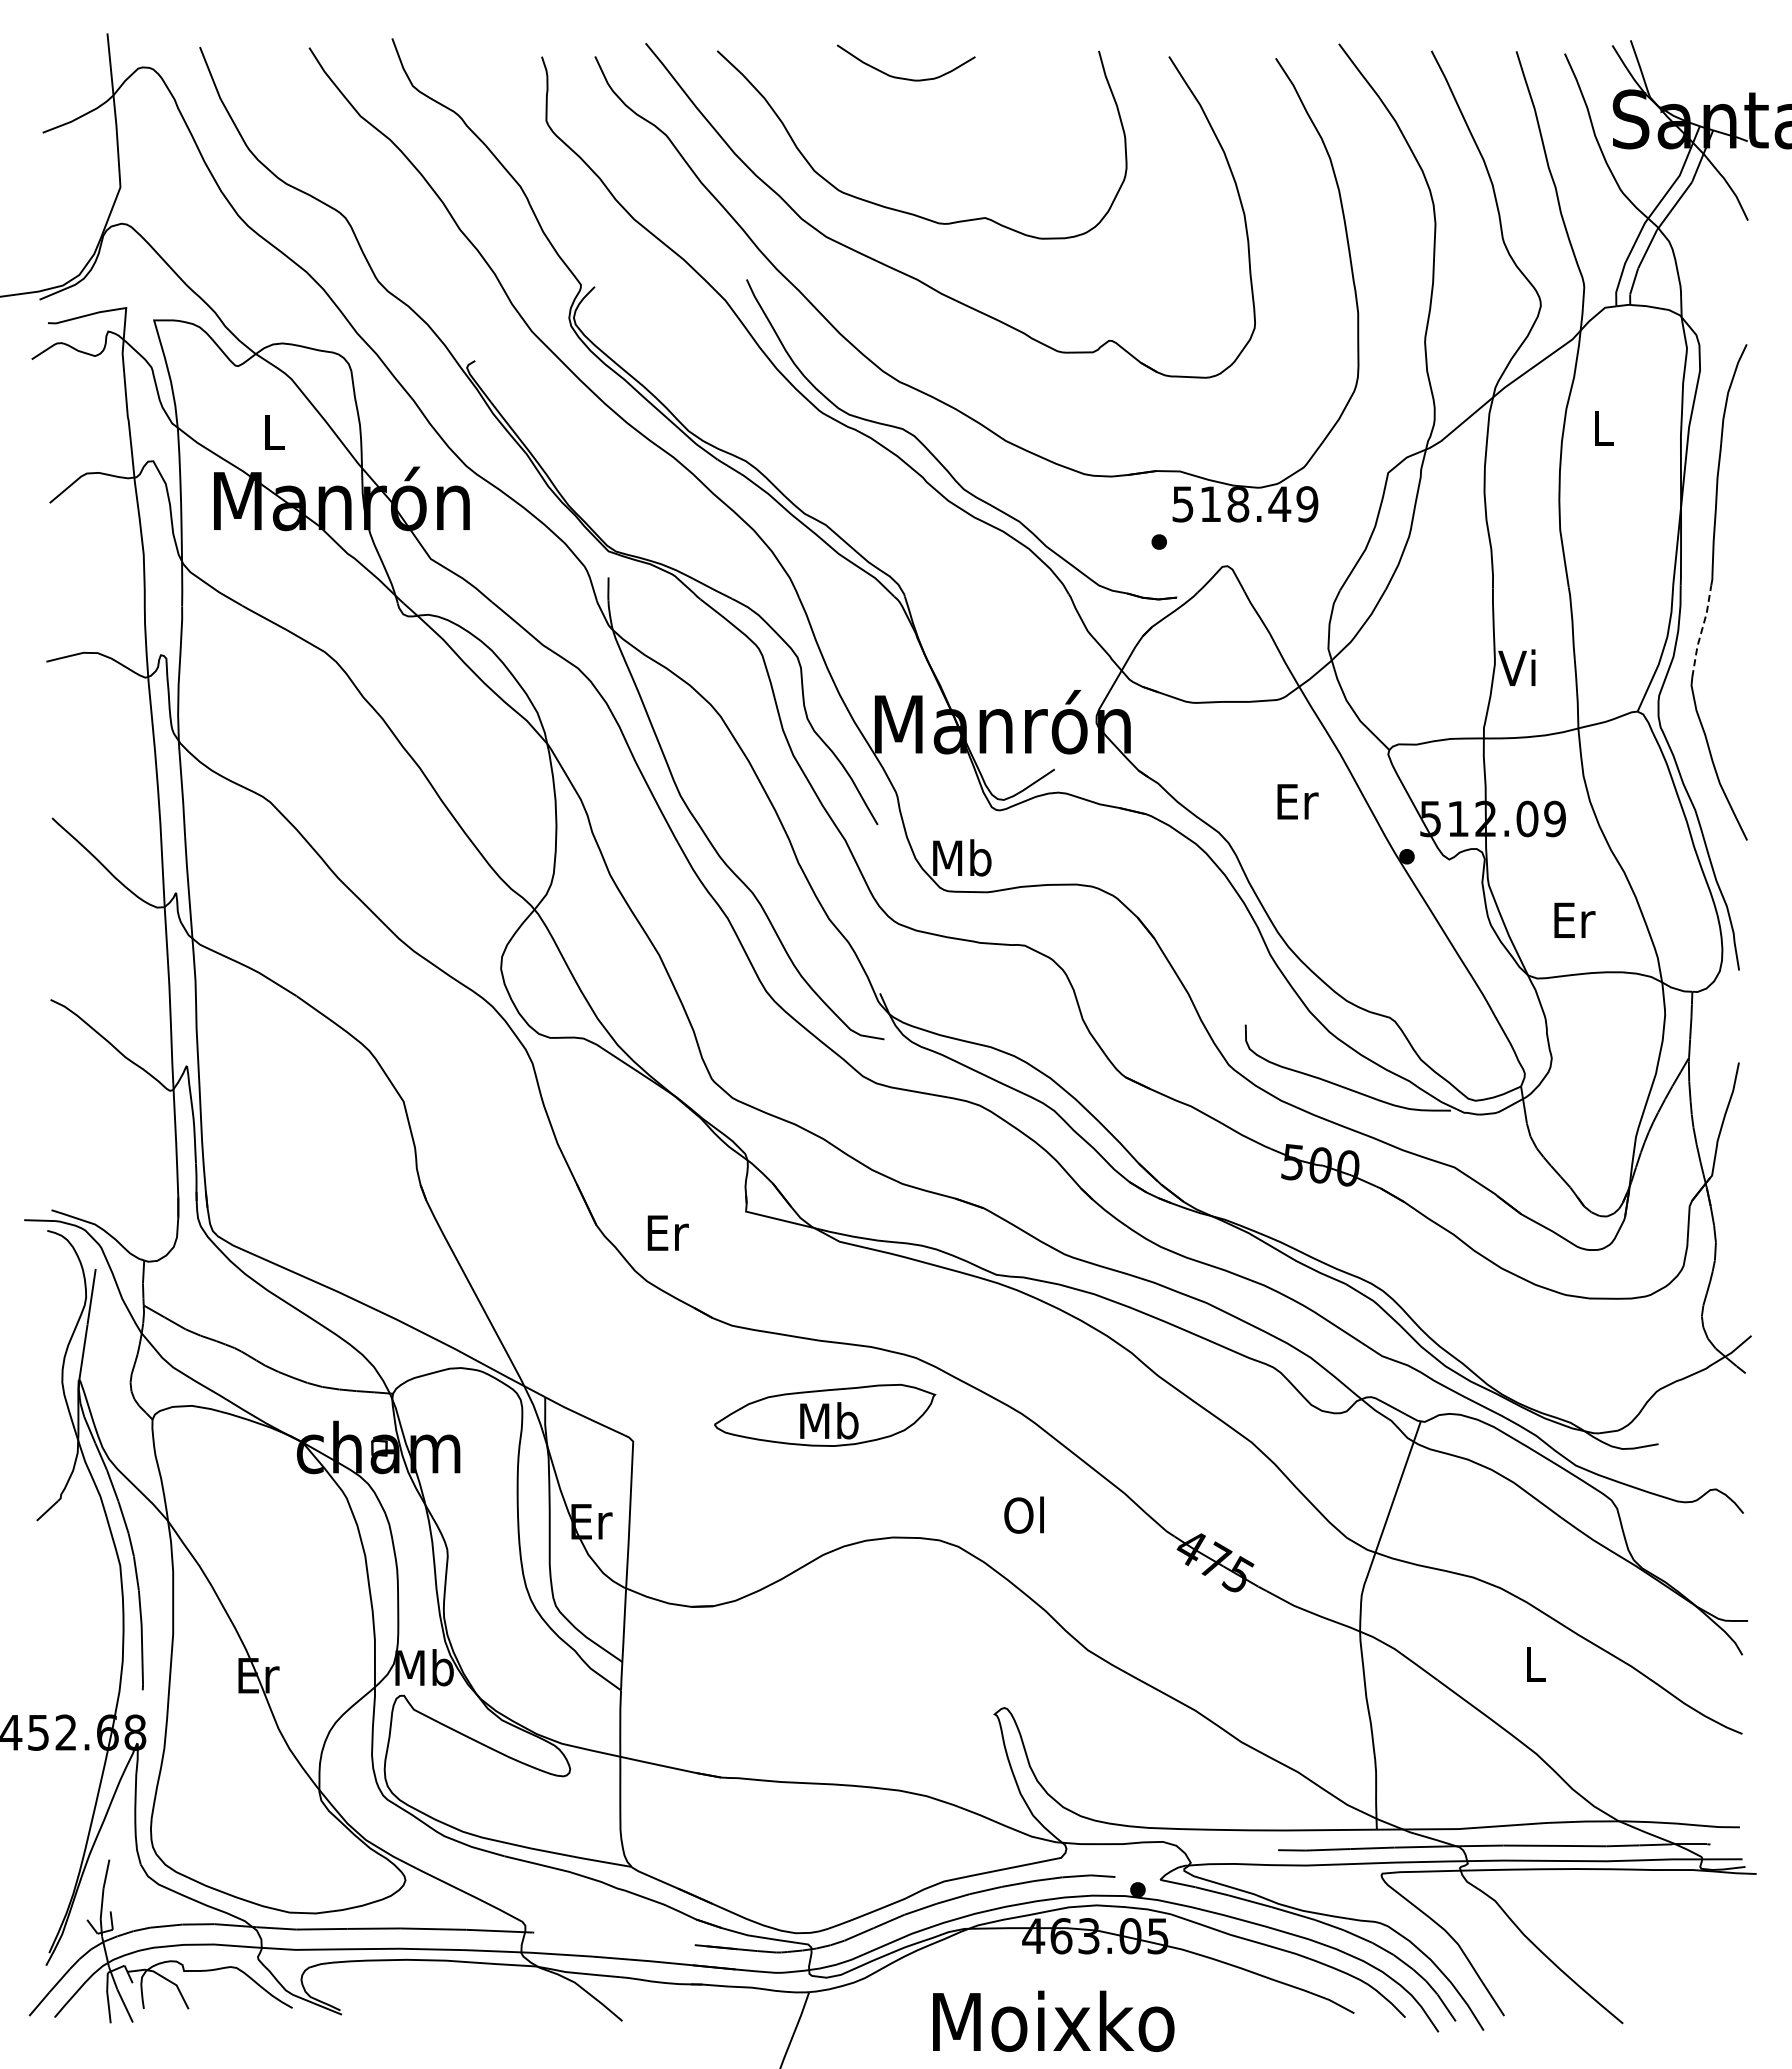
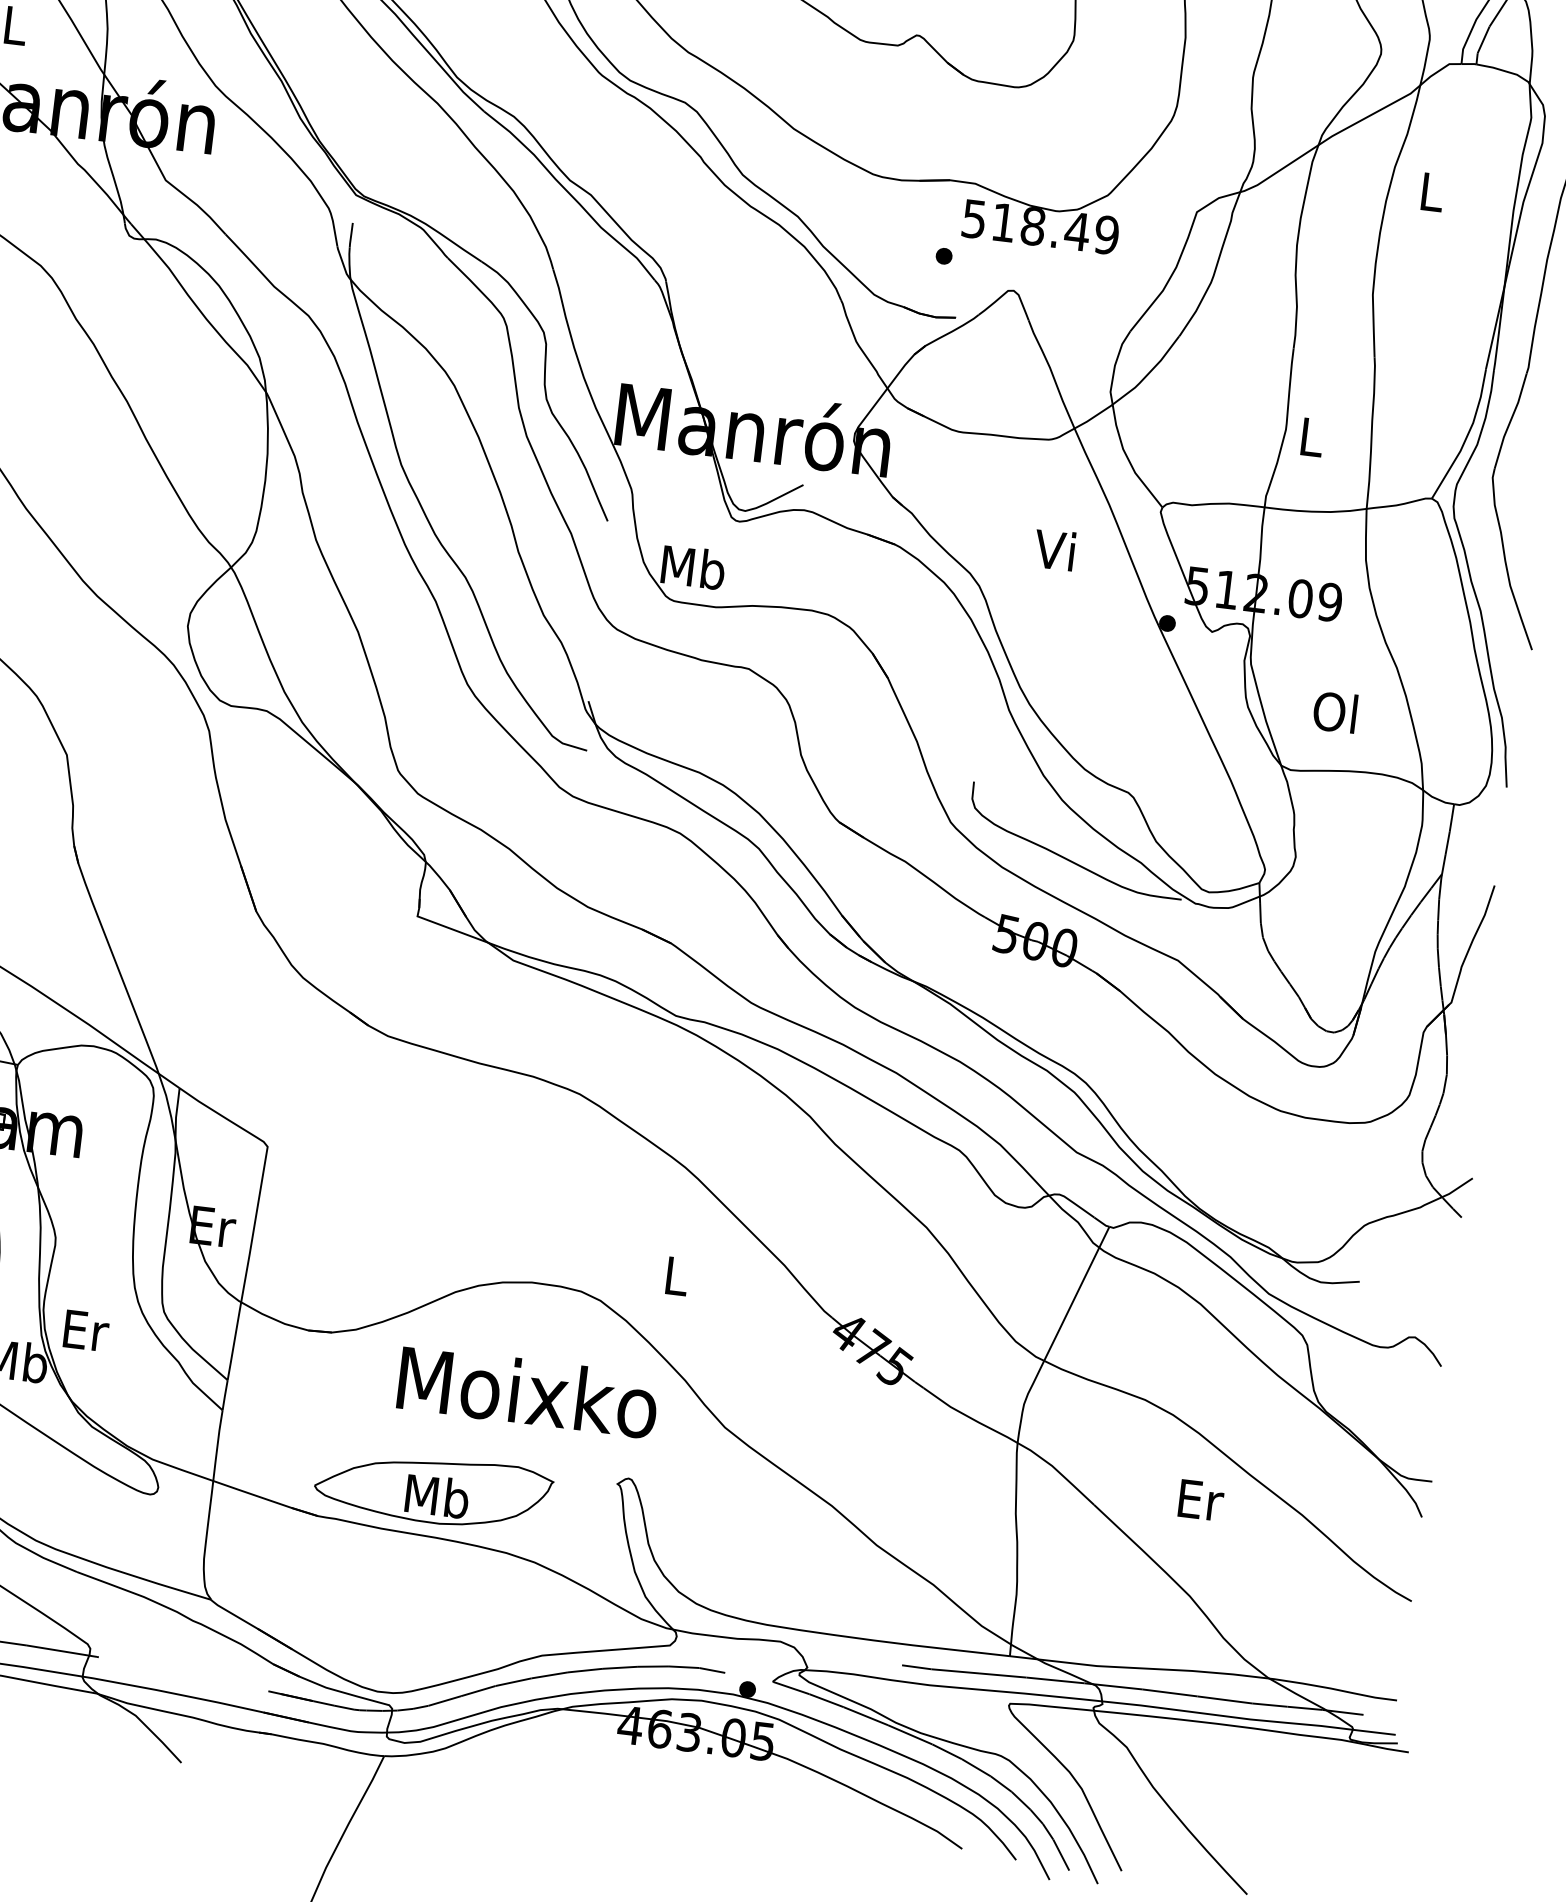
line: (1701, 630) -> (1510, 420), dashed -> solid
text: (1516, 667) -> (1308, 435), Vi -> L
text: (1296, 800) -> (1057, 549), Er -> Vi
text: (1573, 919) -> (1336, 711), Er -> Ol
text: (667, 1232) -> (85, 1330), moved
part: (825, 1414) -> (434, 1489), moved
text: (1023, 1514) -> (674, 1274), Ol -> L
text: (1536, 1663) -> (1201, 1499), L -> Er
text: (1053, 2020) -> (528, 1391), moved

